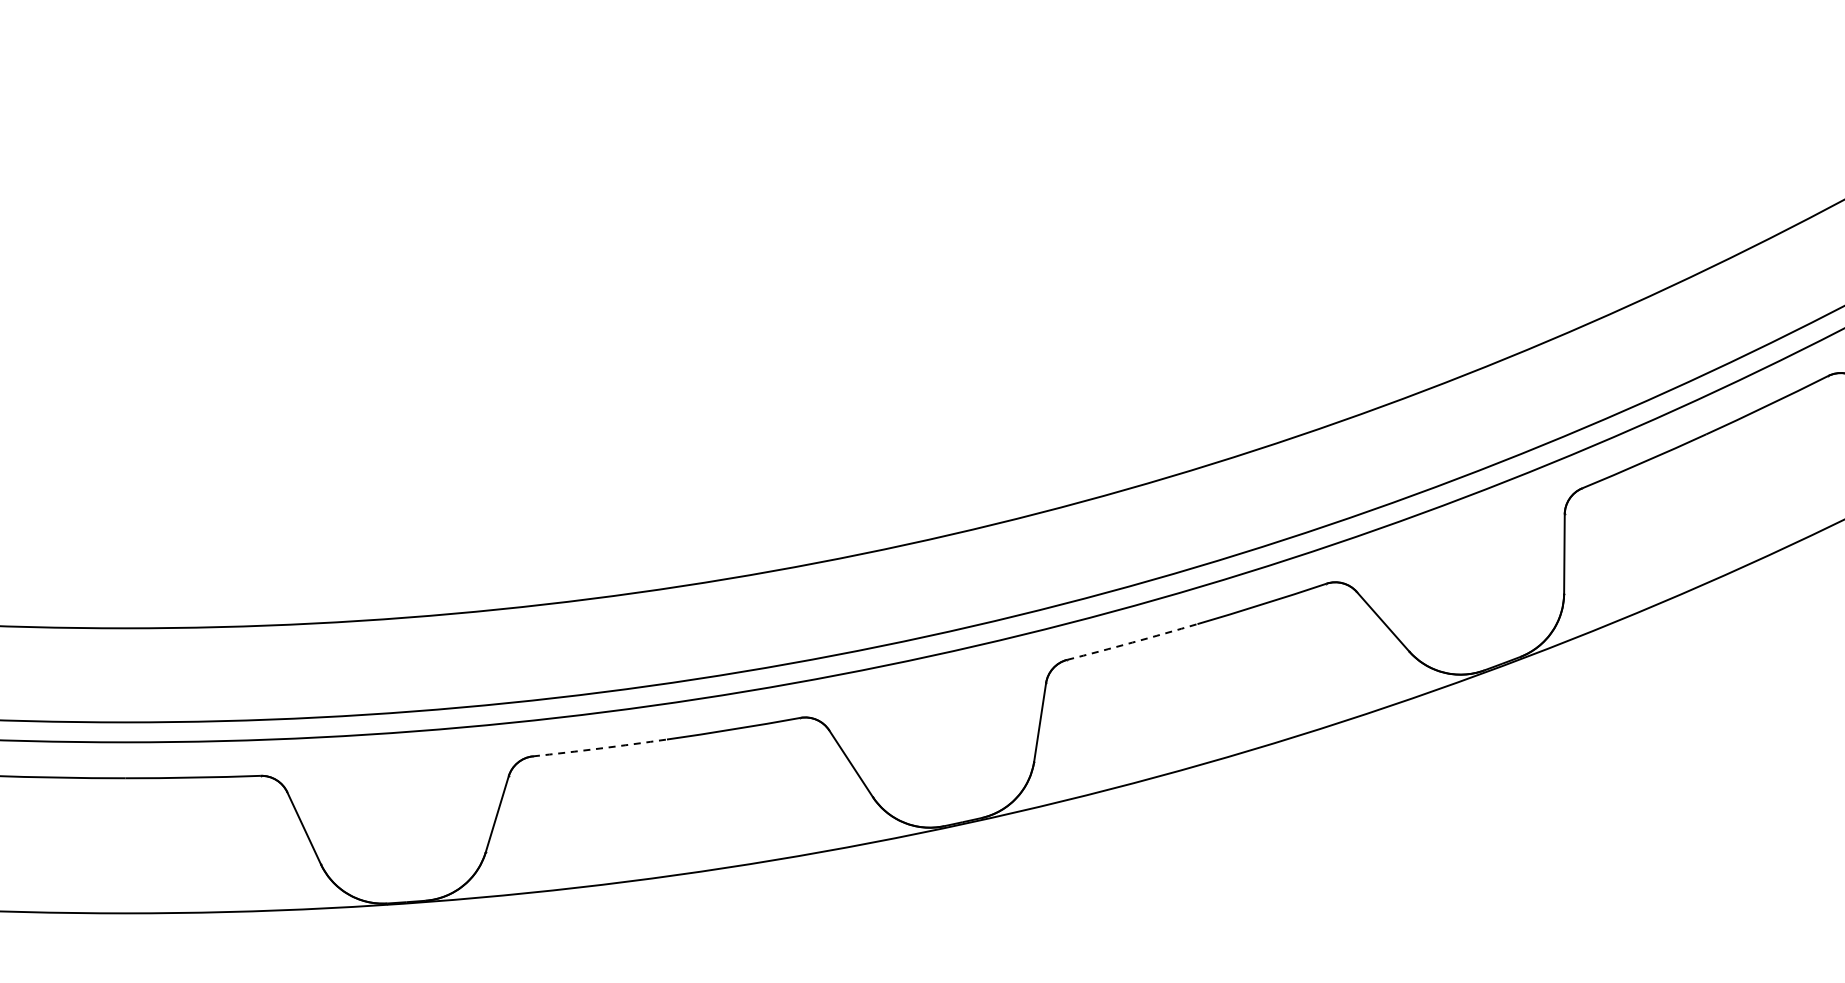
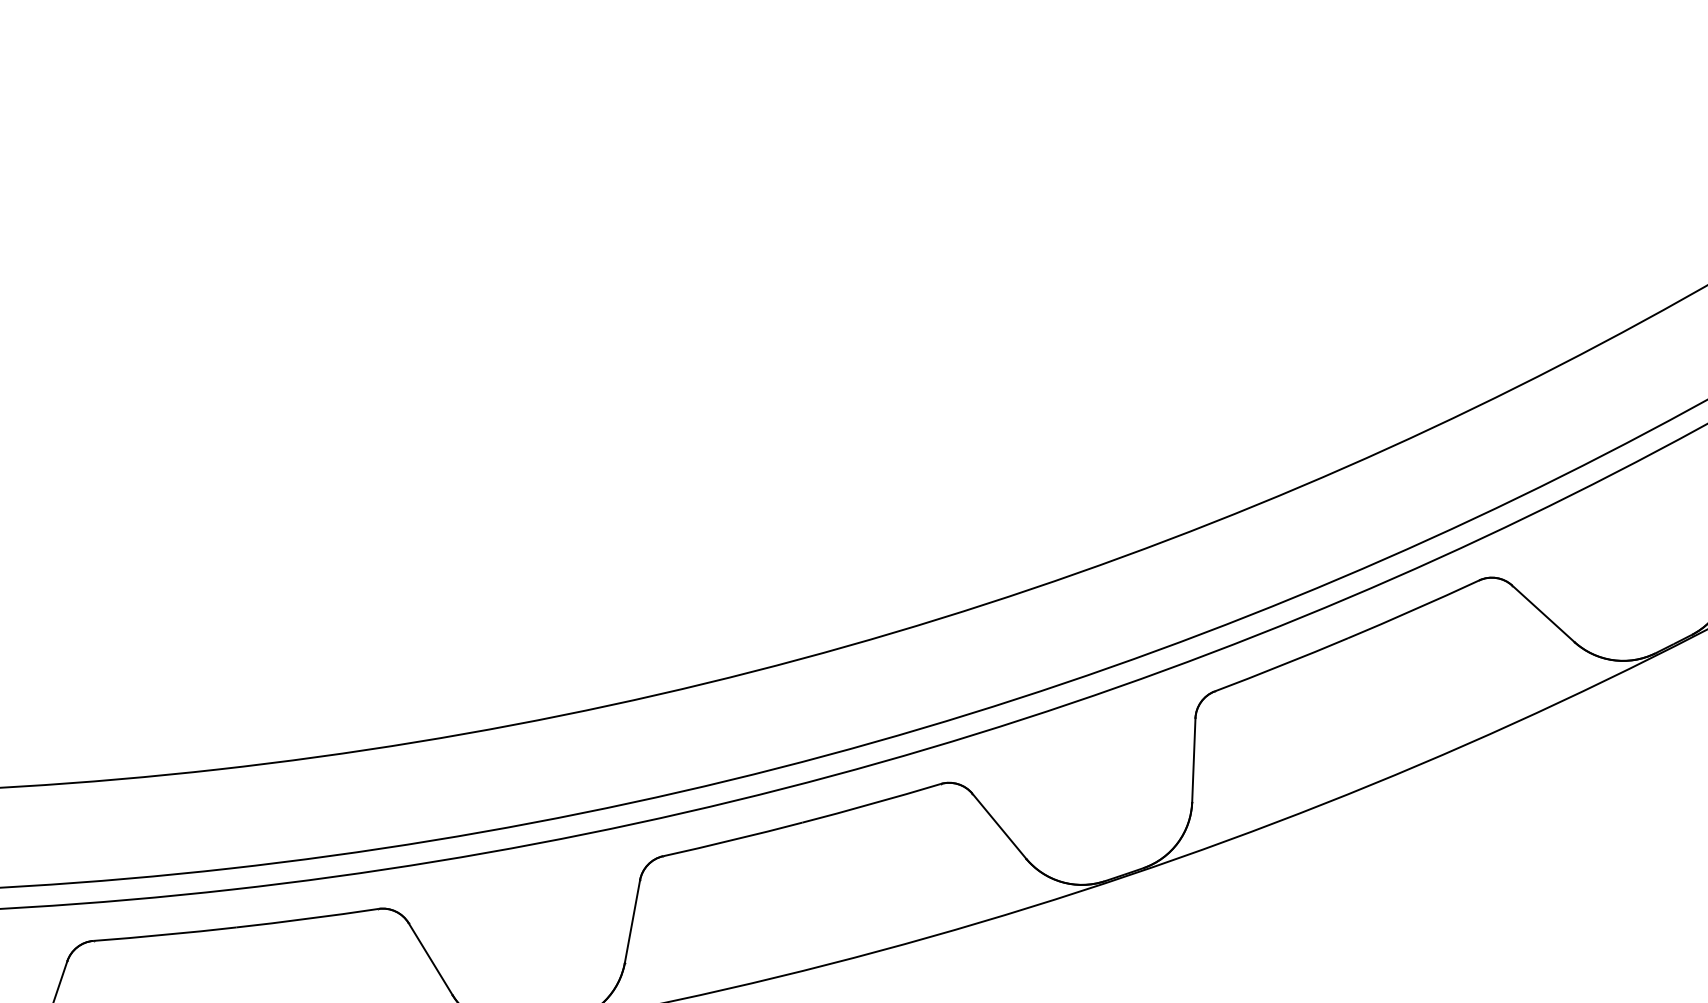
arc: (1132, 642) -> (1281, 665), dashed -> solid
arc: (600, 748) -> (733, 839), dashed -> solid

